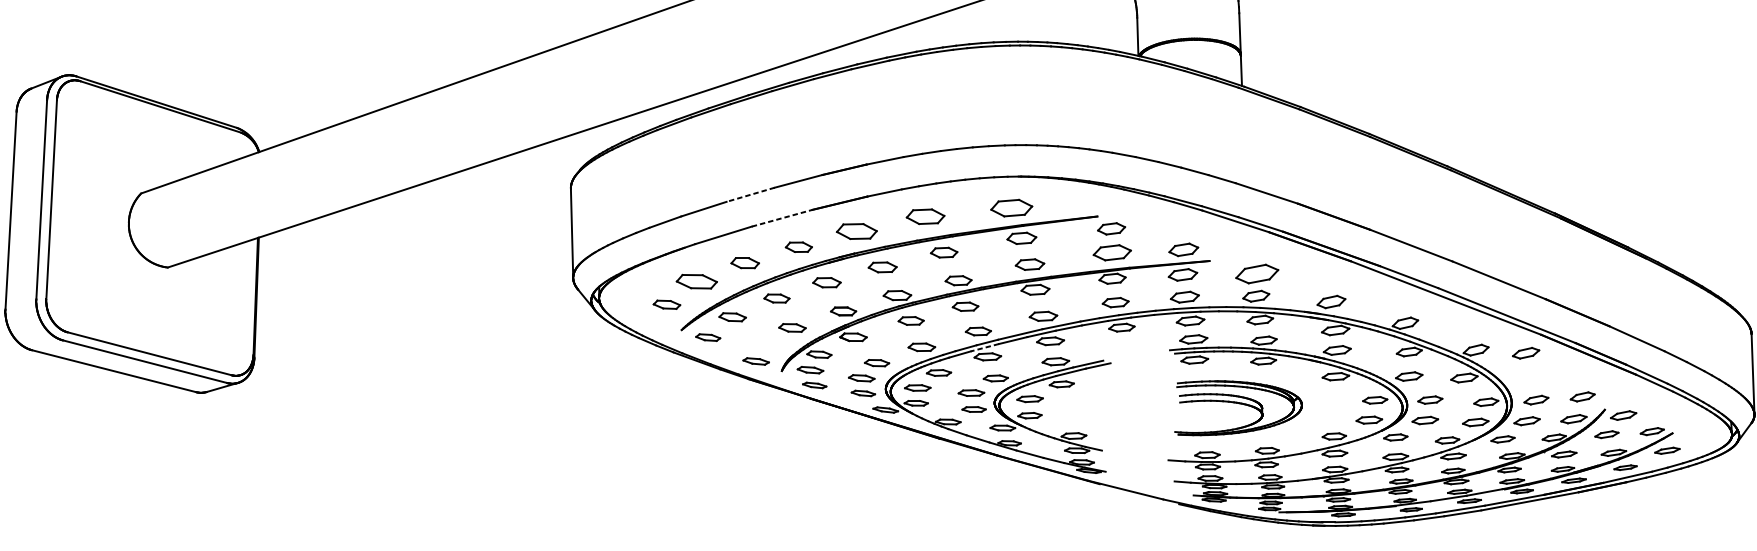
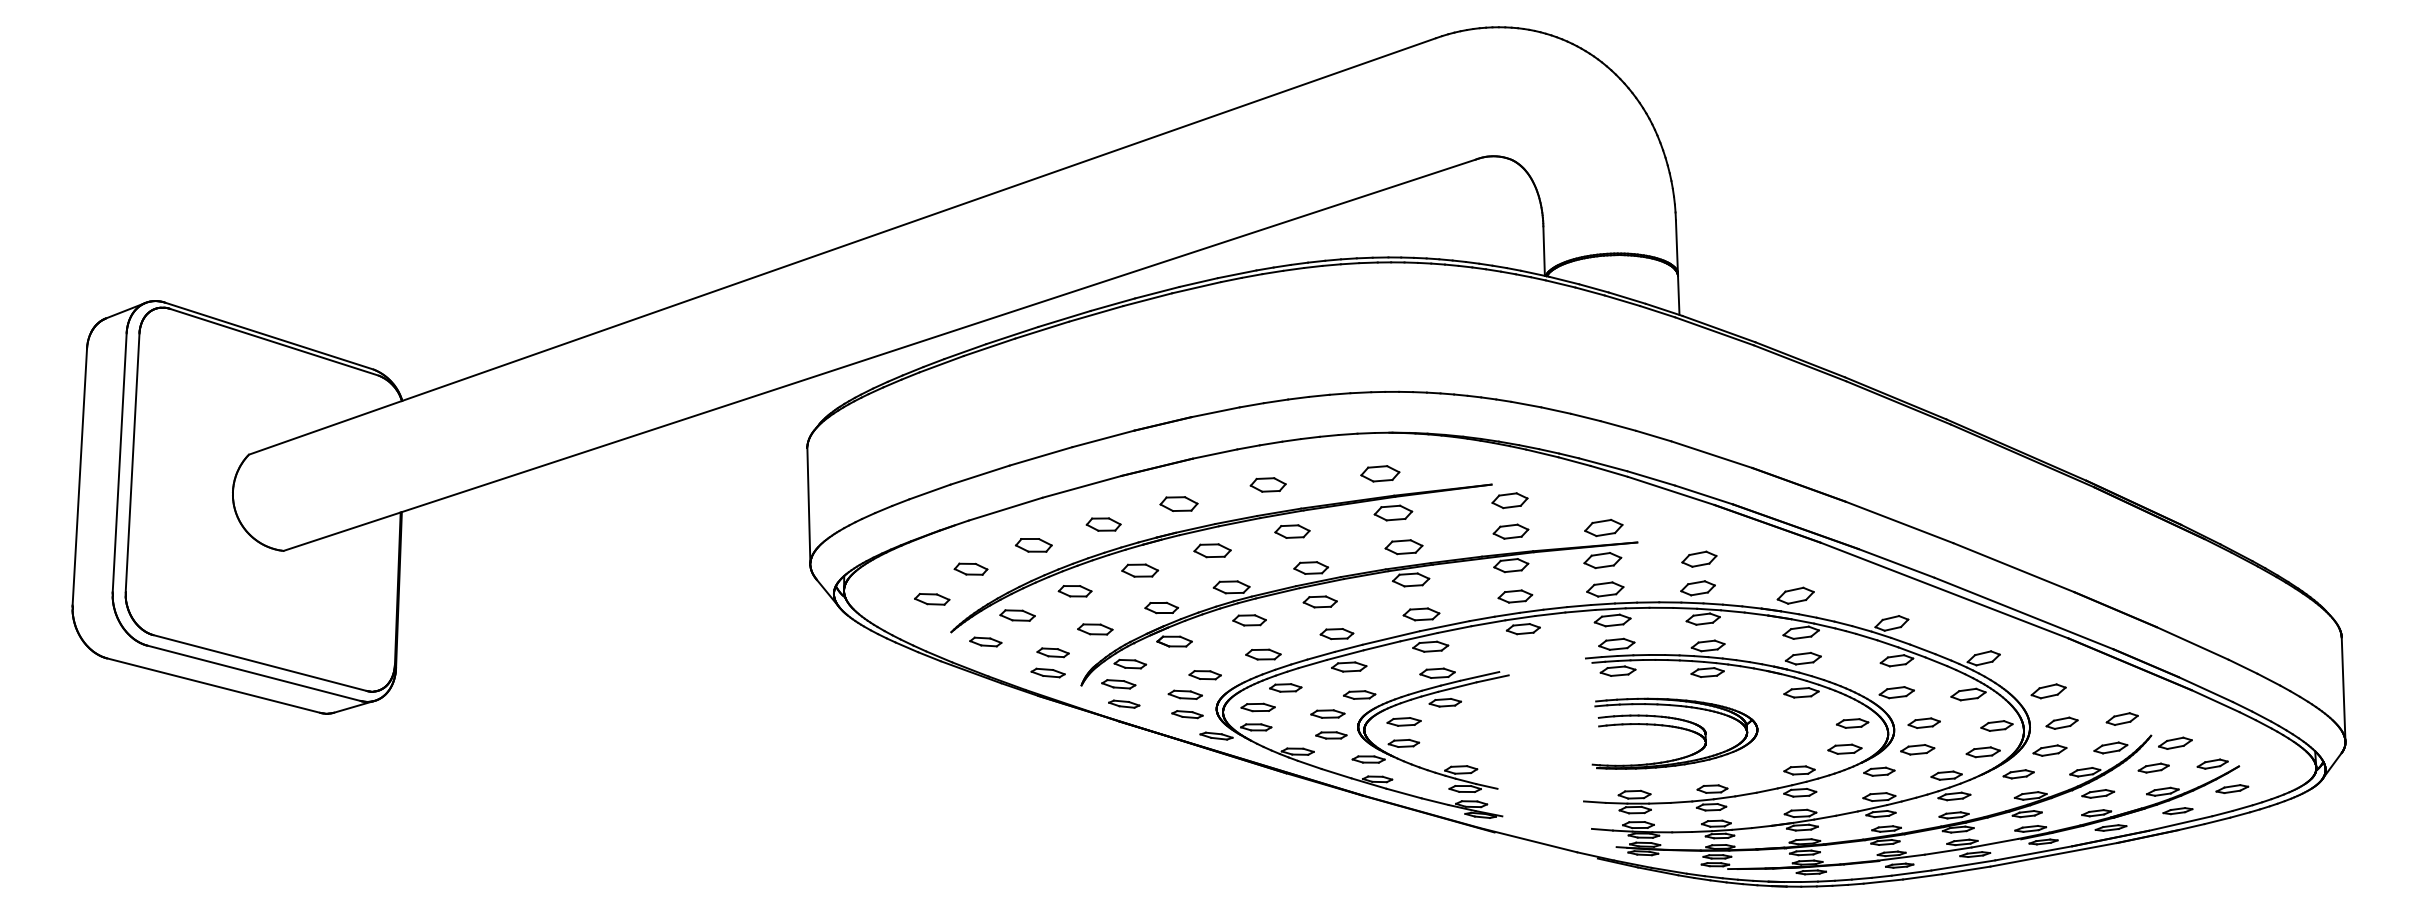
line: (751, 194) -> (1041, 456), dashed -> solid
part: (1011, 207) -> (1380, 473), size x0.71
part: (924, 216) -> (1267, 484), size x0.71
line: (782, 217) -> (1082, 486), dashed -> solid
part: (856, 231) -> (1178, 503), size x0.71
part: (1111, 252) -> (1510, 531), size x0.71
part: (1257, 273) -> (1699, 558), size x0.62
part: (696, 281) -> (970, 568), size x0.62
part: (759, 345) -> (1052, 652), added
line: (984, 348) -> (1344, 655), dashed -> solid
part: (1525, 353) -> (2048, 691), moved

